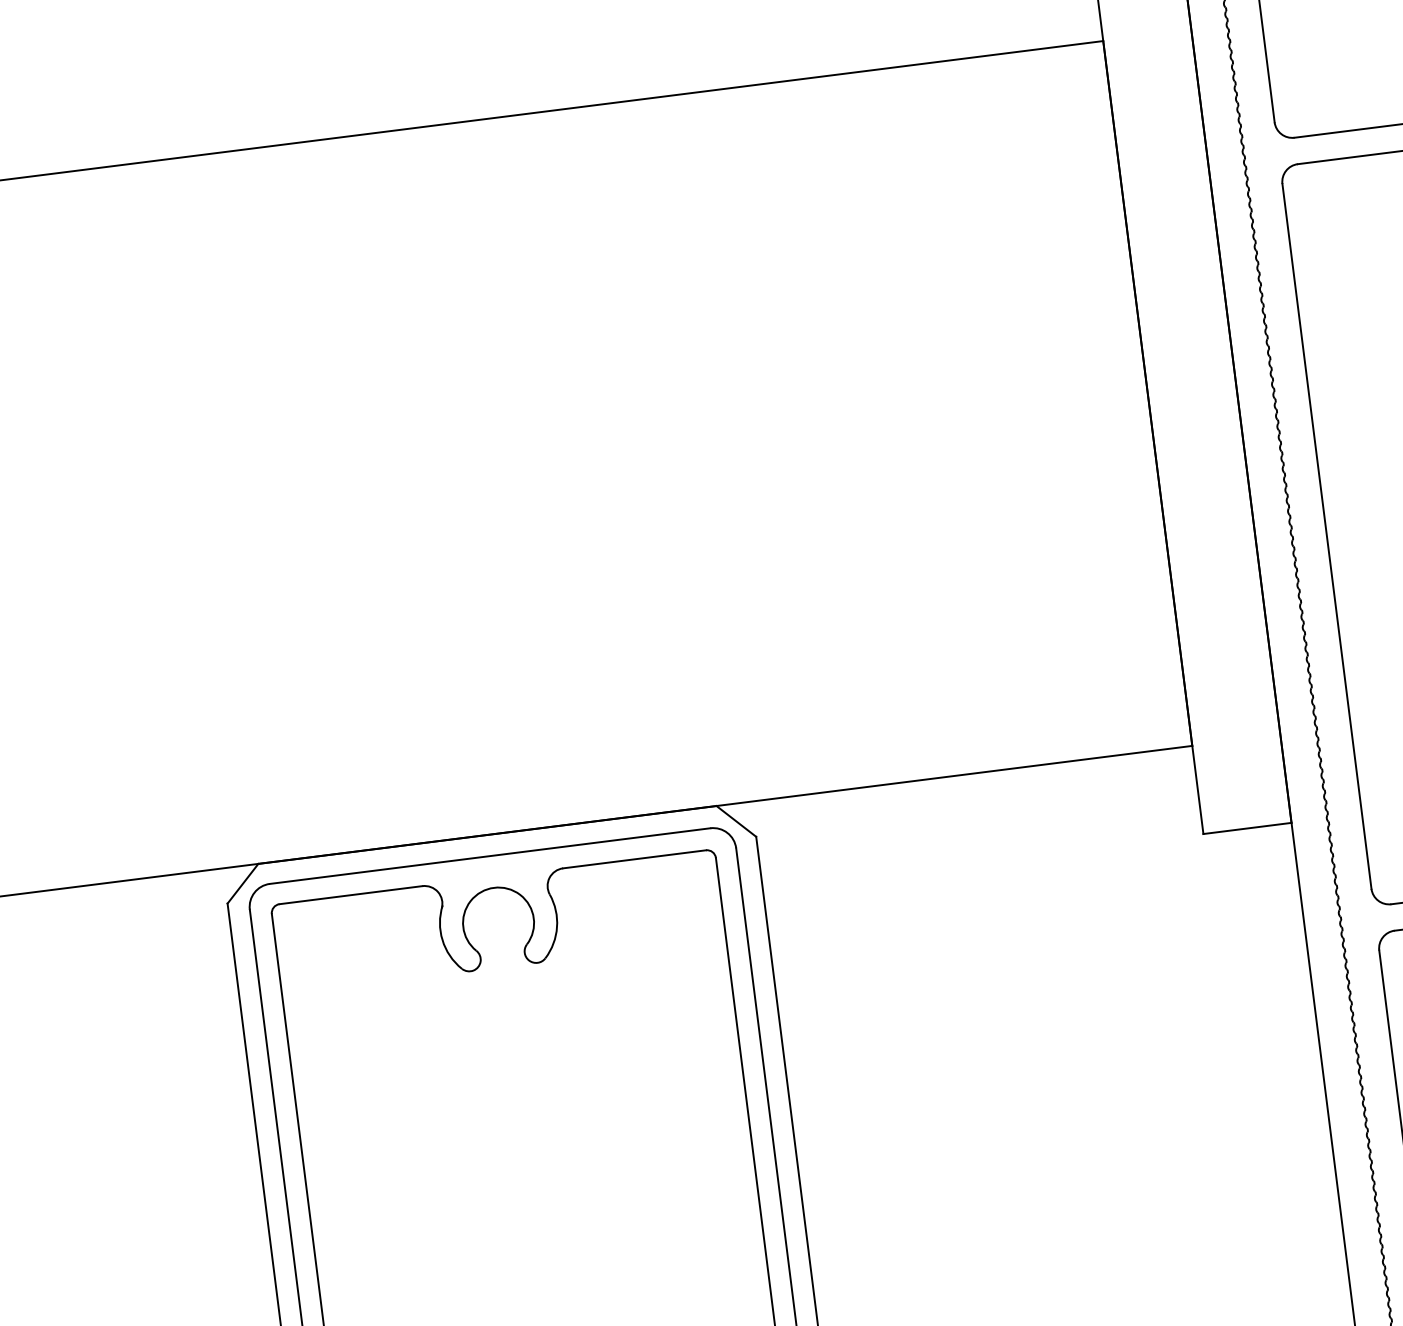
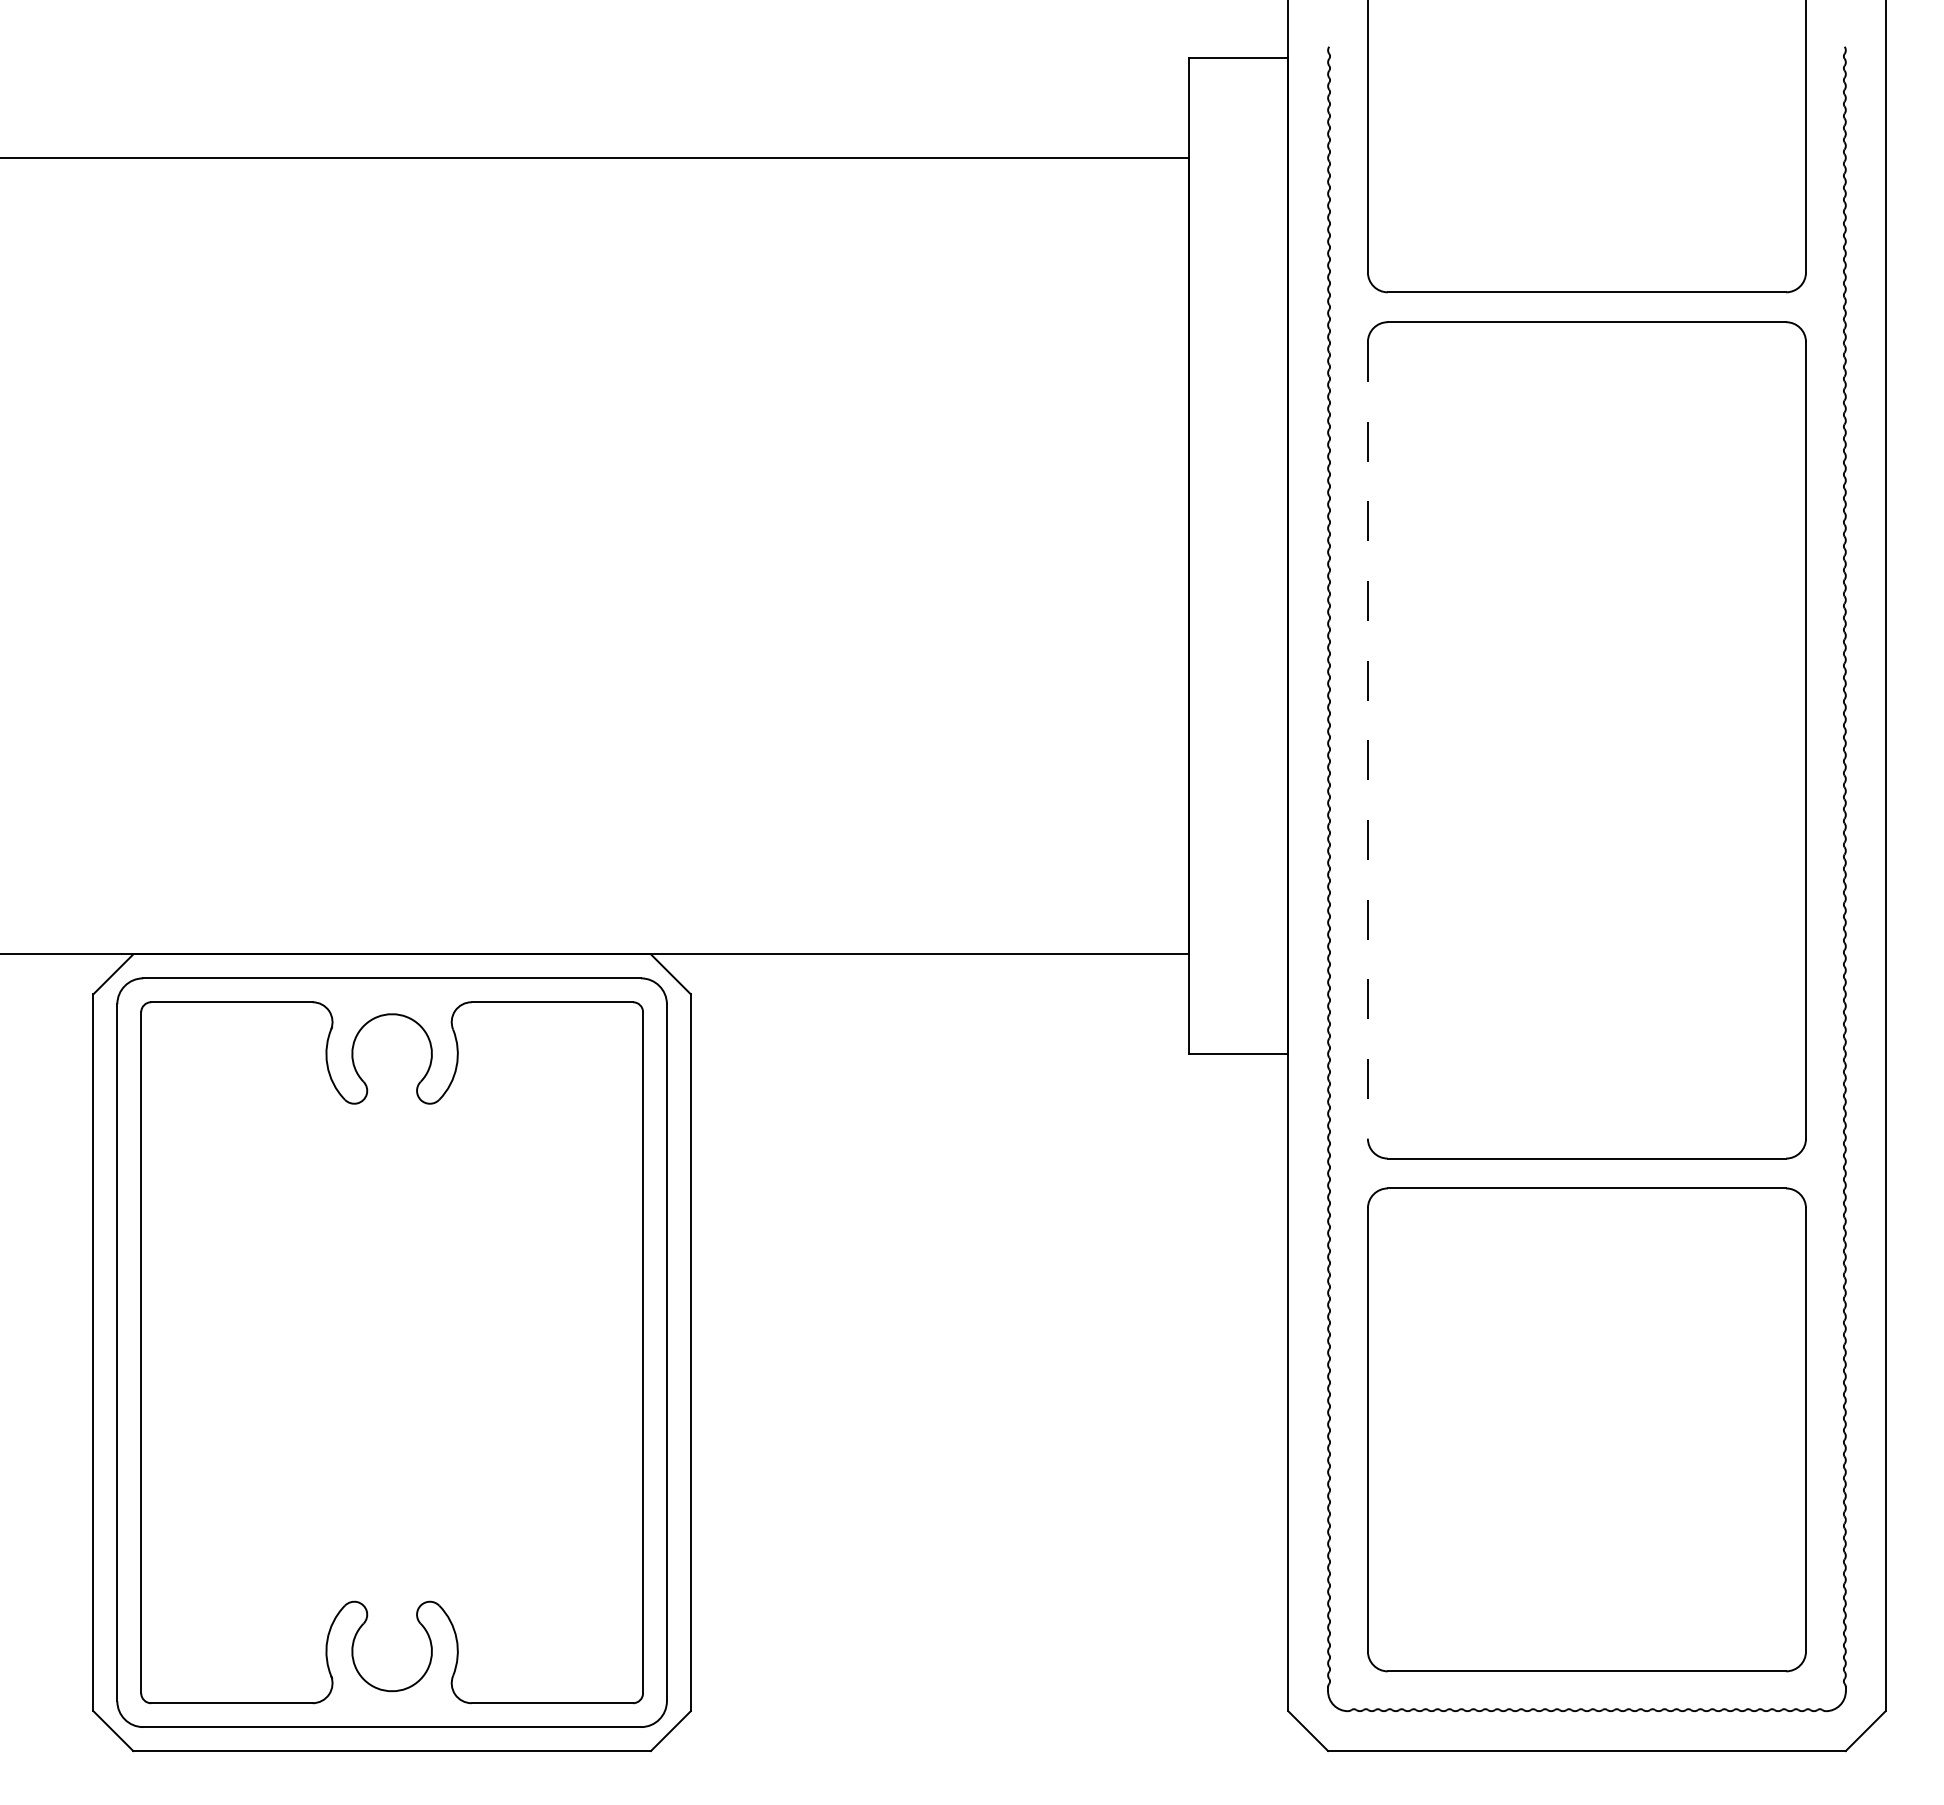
line: (1326, 536) -> (1367, 740), solid -> dashed

